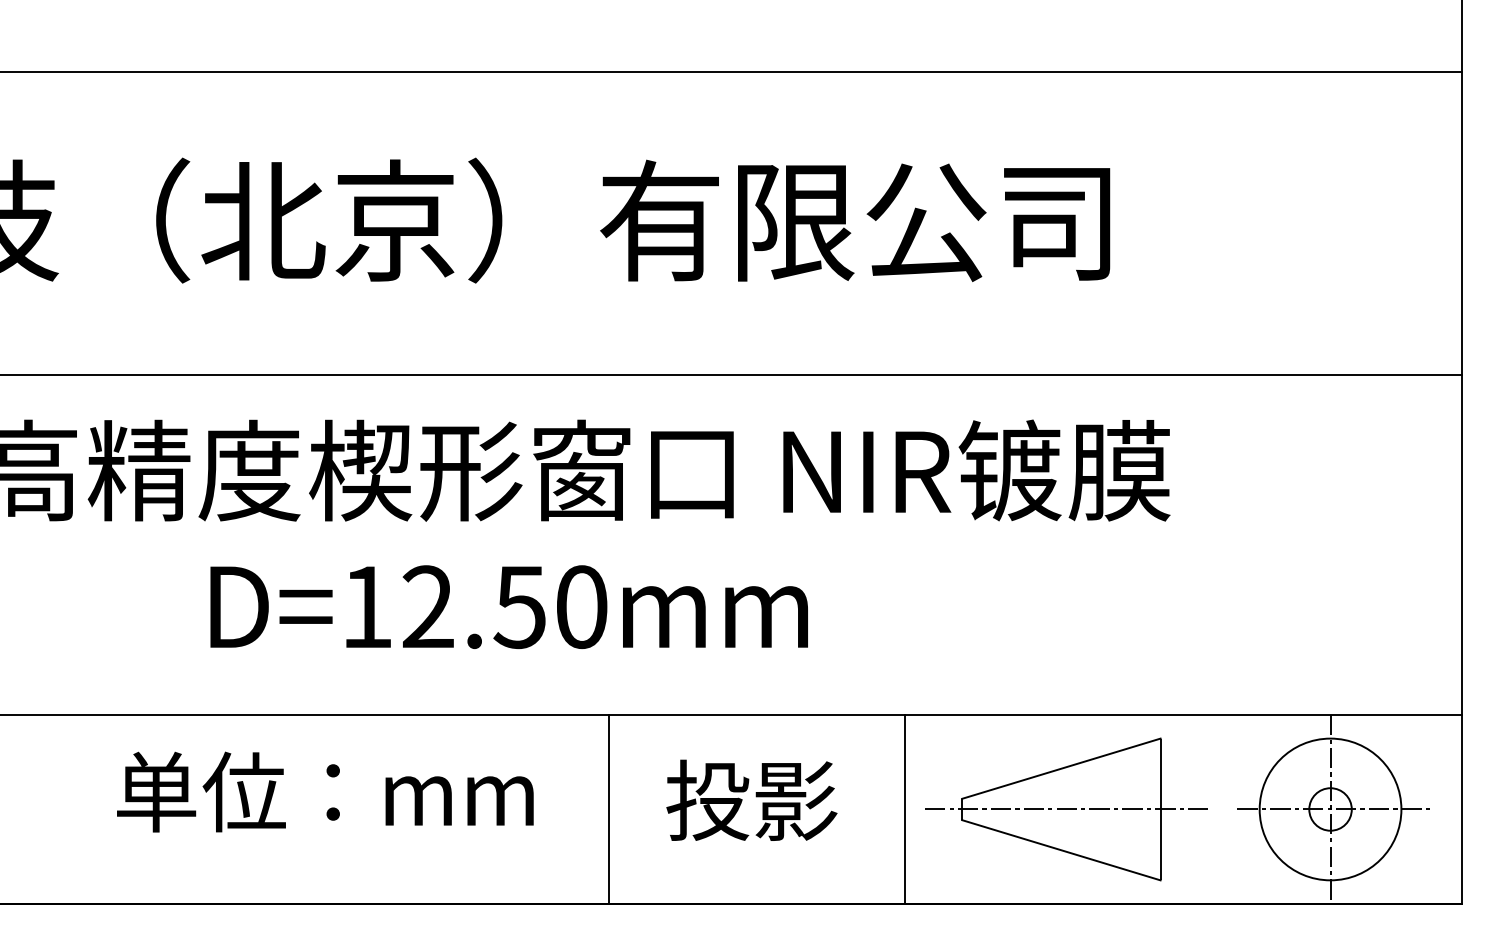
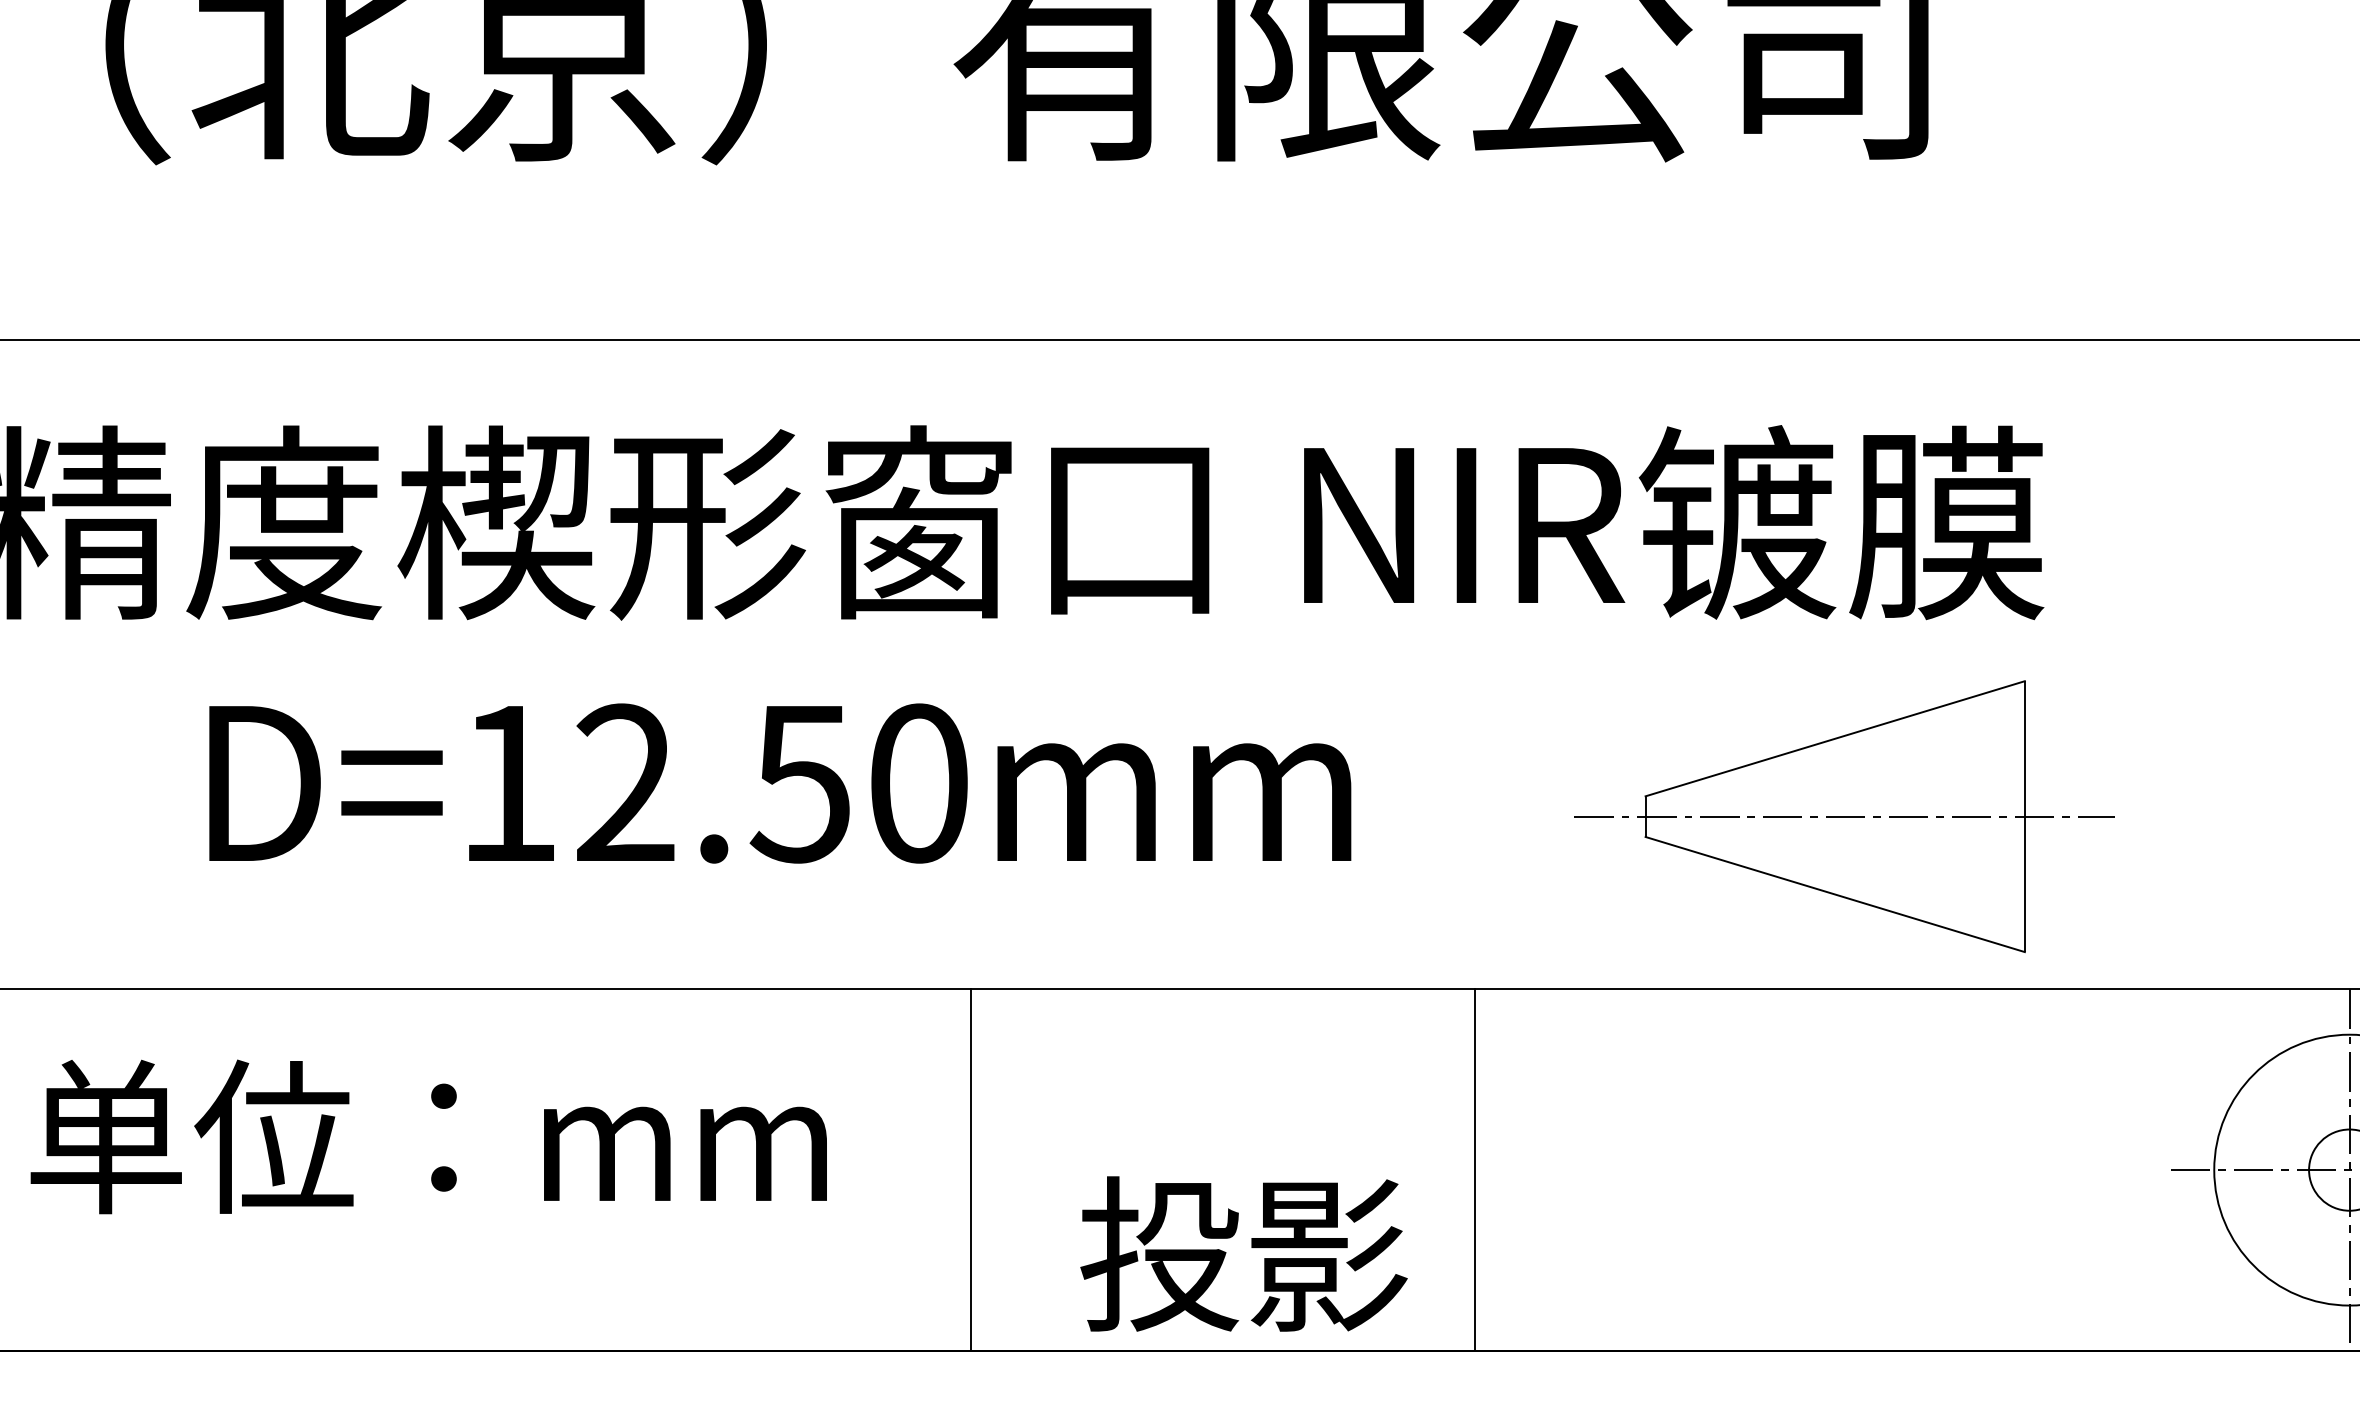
text: (751, 799) -> (1243, 1252), moved
line: (904, 809) -> (1474, 1170), moved
part: (1066, 809) -> (1845, 816), moved

